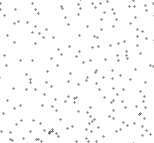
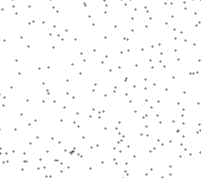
part: (126, 53) -> (162, 59), size x1.67
part: (26, 60) -> (43, 67), size x0.62
part: (69, 77) -> (94, 87), size x0.62

